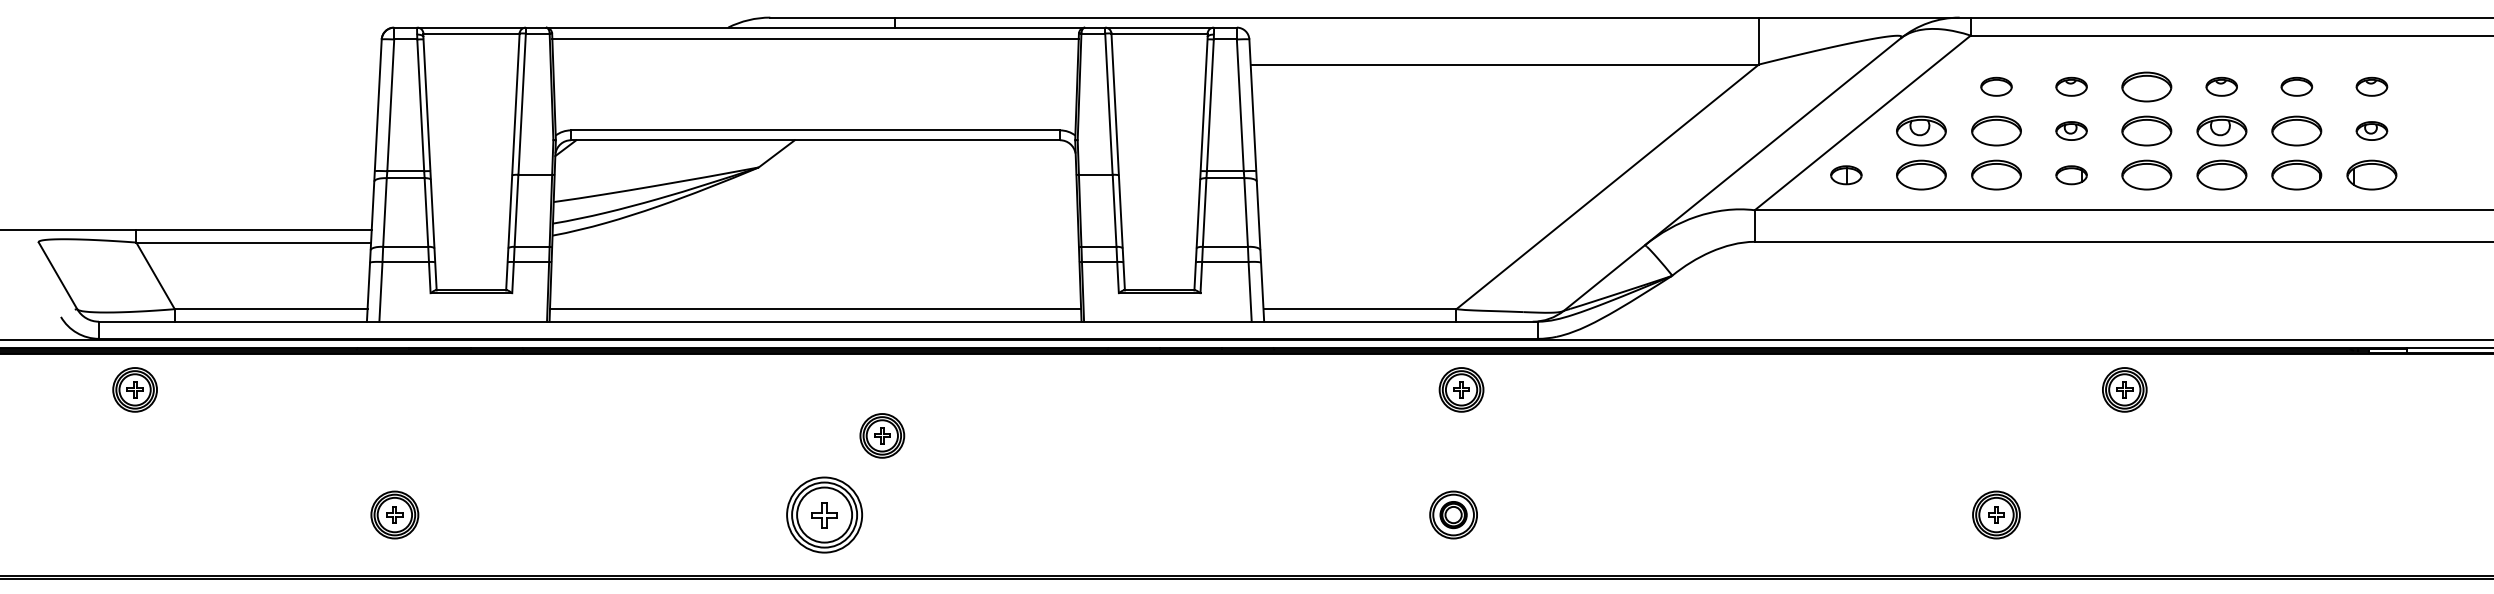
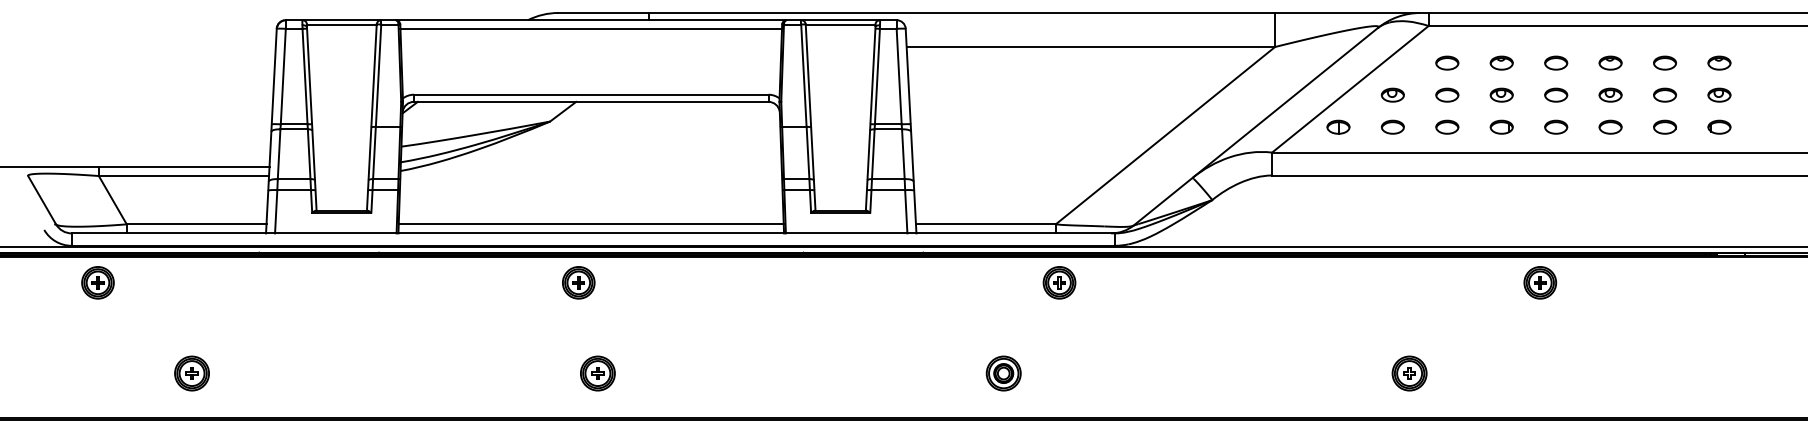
part: (2146, 86) -> (1556, 62), size x0.62
part: (1921, 130) -> (1392, 94), size x0.62
part: (1996, 130) -> (1447, 94), size x0.62
part: (2146, 130) -> (1556, 94), size x0.62
part: (2221, 130) -> (1610, 94), size x0.62
part: (2296, 130) -> (1664, 94), size x0.62
part: (1921, 175) -> (1392, 127), size x0.62
part: (1996, 175) -> (1447, 127), size x0.62
part: (2146, 175) -> (1556, 127), size x0.62
part: (2221, 175) -> (1610, 127), size x0.62
part: (2296, 175) -> (1664, 127), size x0.62
part: (2371, 175) -> (1719, 127), size x0.62
part: (882, 435) -> (578, 282), moved
part: (394, 514) -> (191, 373), moved
part: (824, 514) -> (597, 373), size x0.62
part: (1453, 514) -> (1003, 373), moved
part: (1996, 514) -> (1409, 373), moved

